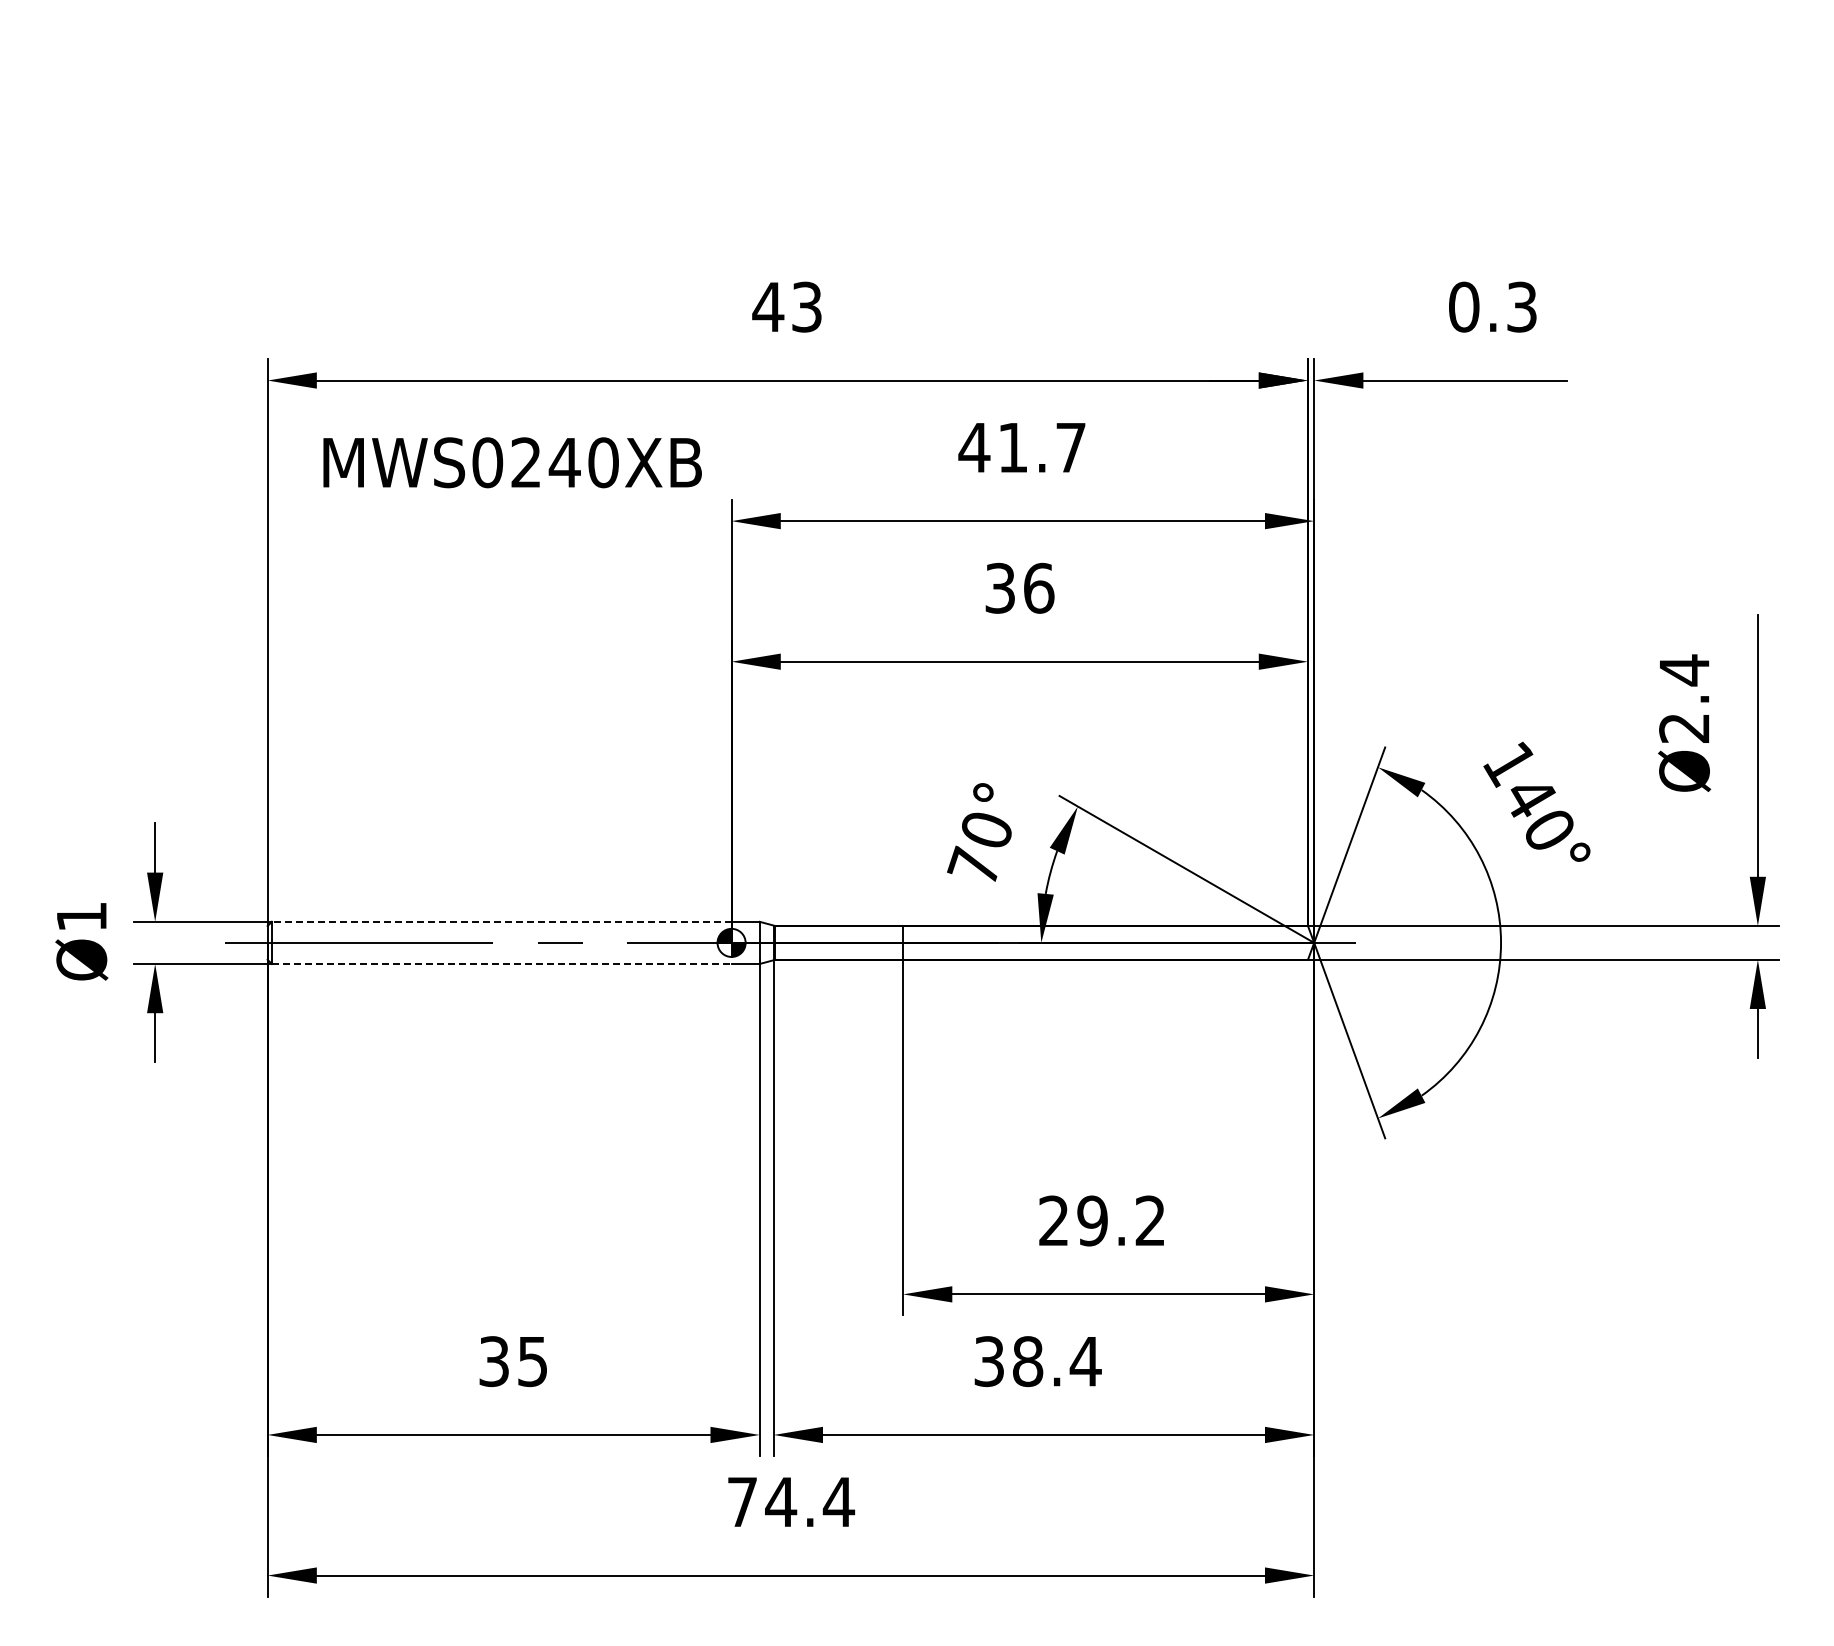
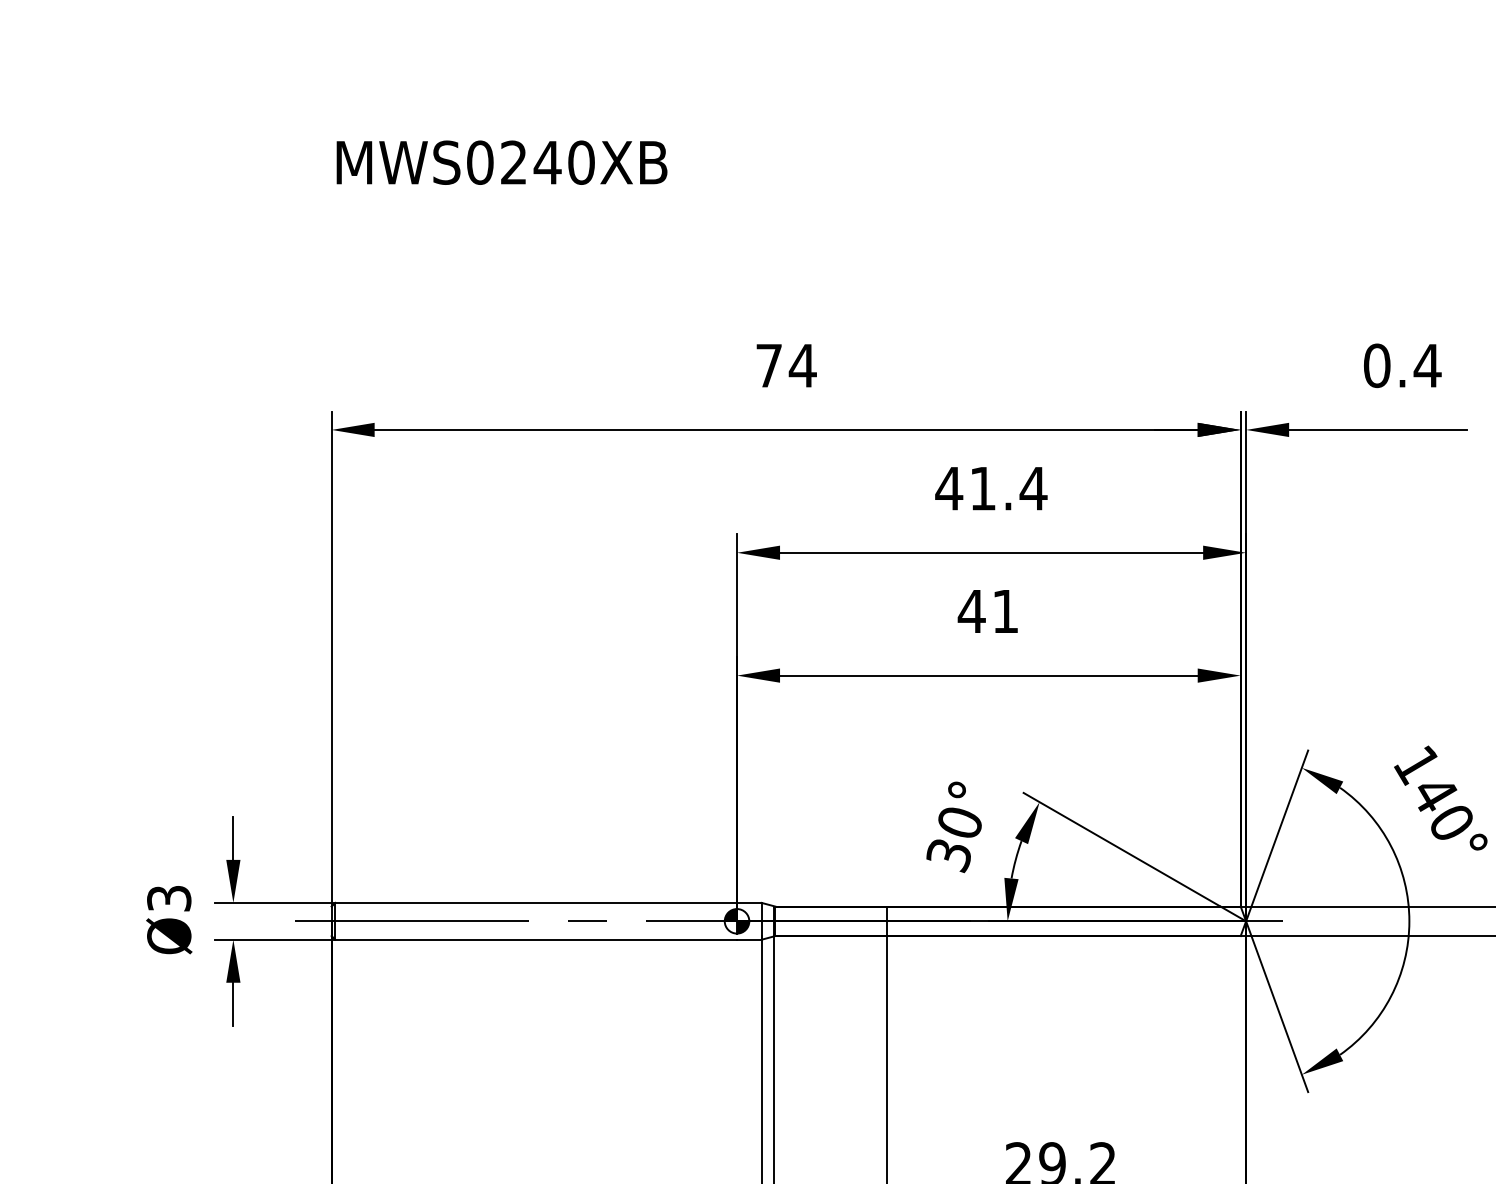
text: (787, 306) -> (785, 365), 43 -> 74
text: (1521, 306) -> (1427, 365), 0.3 -> 0.4
text: (1070, 447) -> (1033, 488), 41.7 -> 41.4
text: (512, 462) -> (501, 162), moved
text: (1019, 587) -> (988, 610), 36 -> 41
text: (973, 866) -> (948, 854), 70° -> 30°
text: (81, 916) -> (168, 898), Ø1 -> Ø3
line: (501, 921) -> (535, 902), dashed -> solid
line: (501, 963) -> (535, 939), dashed -> solid

